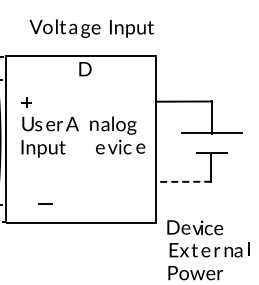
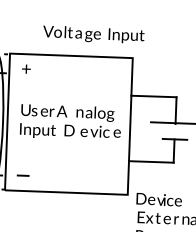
text: (91, 28) -> (93, 34), moved
text: (85, 69) -> (69, 130), moved
text: (26, 102) -> (26, 68), moved
line: (183, 181) -> (151, 161), dashed -> solid
line: (45, 203) -> (23, 174), moved

